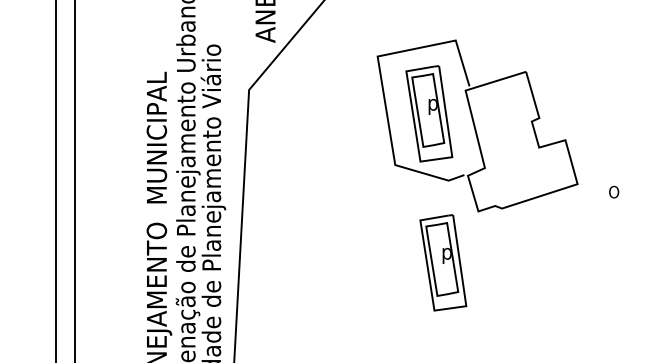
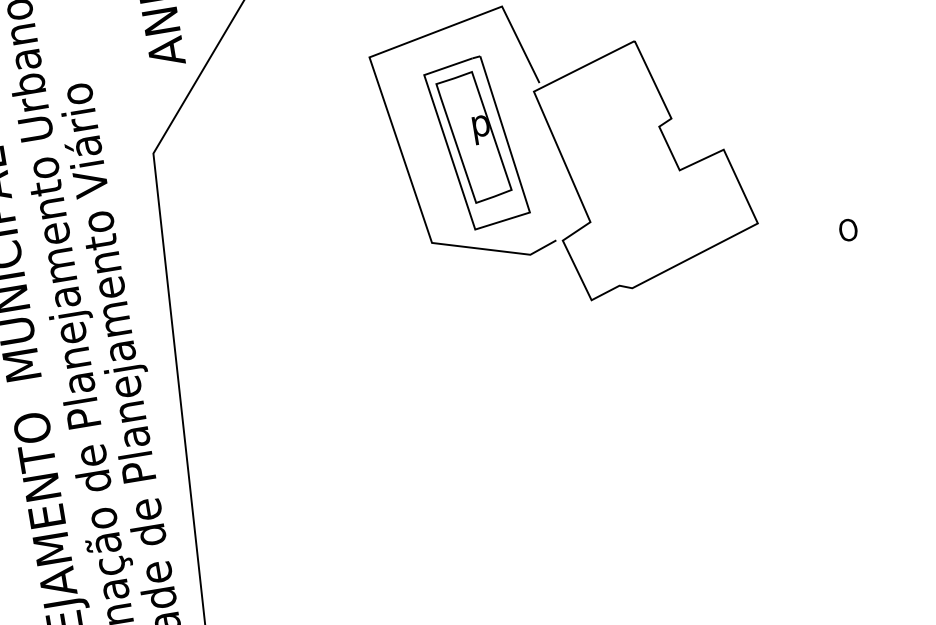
text: (614, 191) -> (848, 228), moved
part: (443, 262) -> (545, 400), removed

